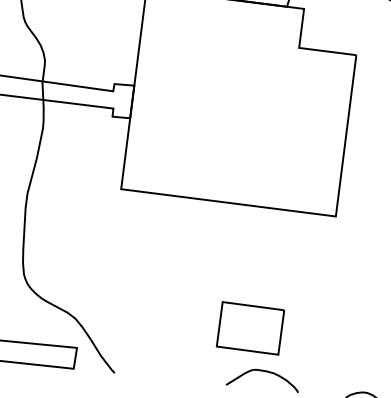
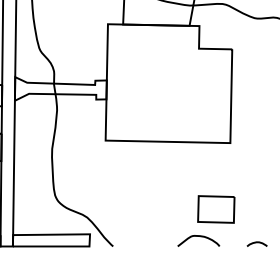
part: (250, 328) -> (216, 209), moved

